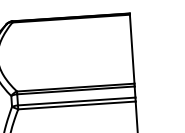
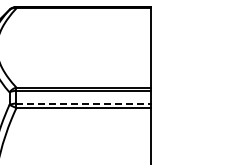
line: (77, 101) -> (84, 103), solid -> dashed

